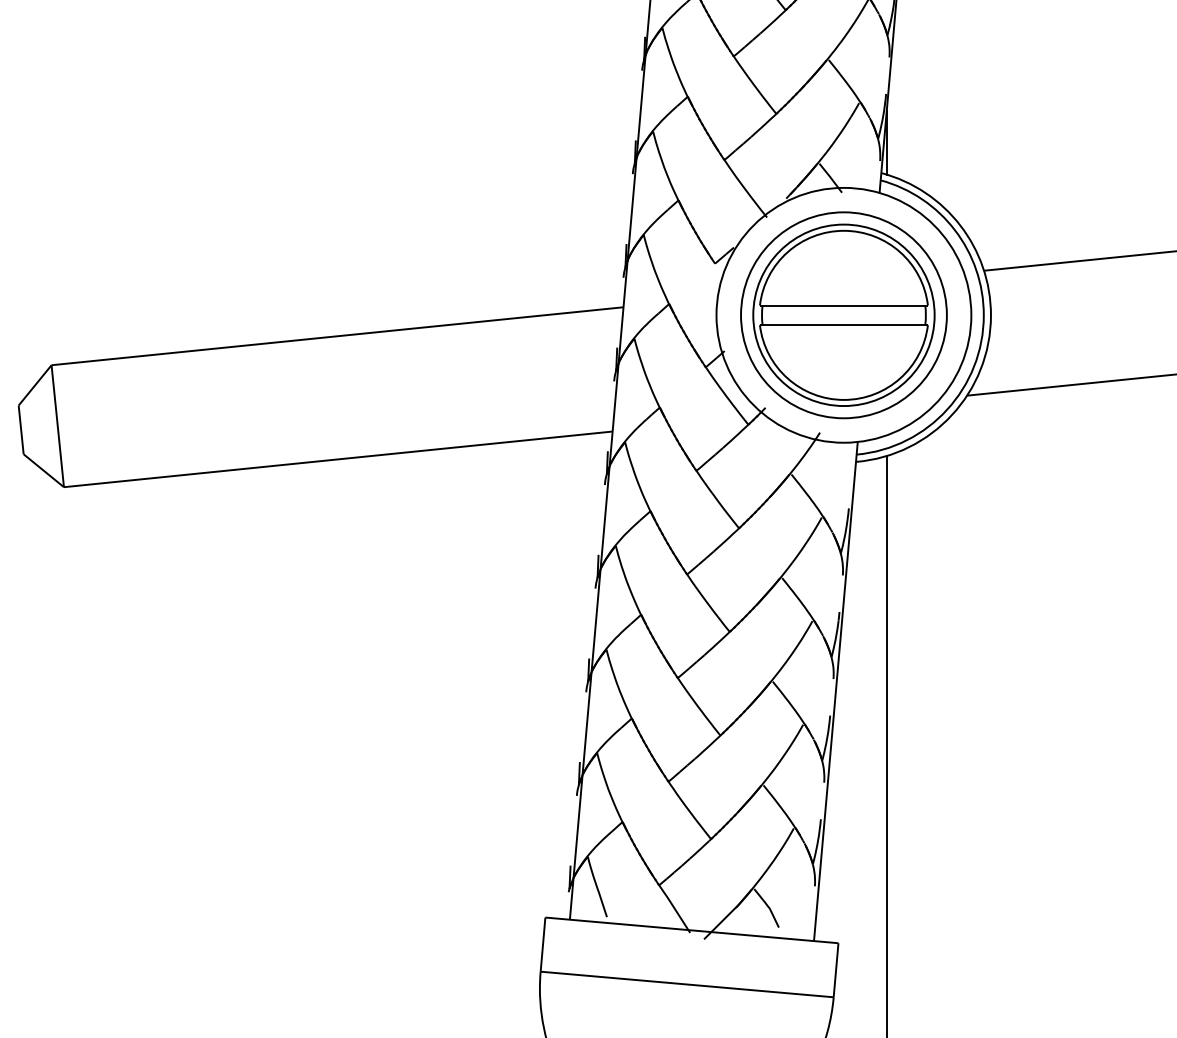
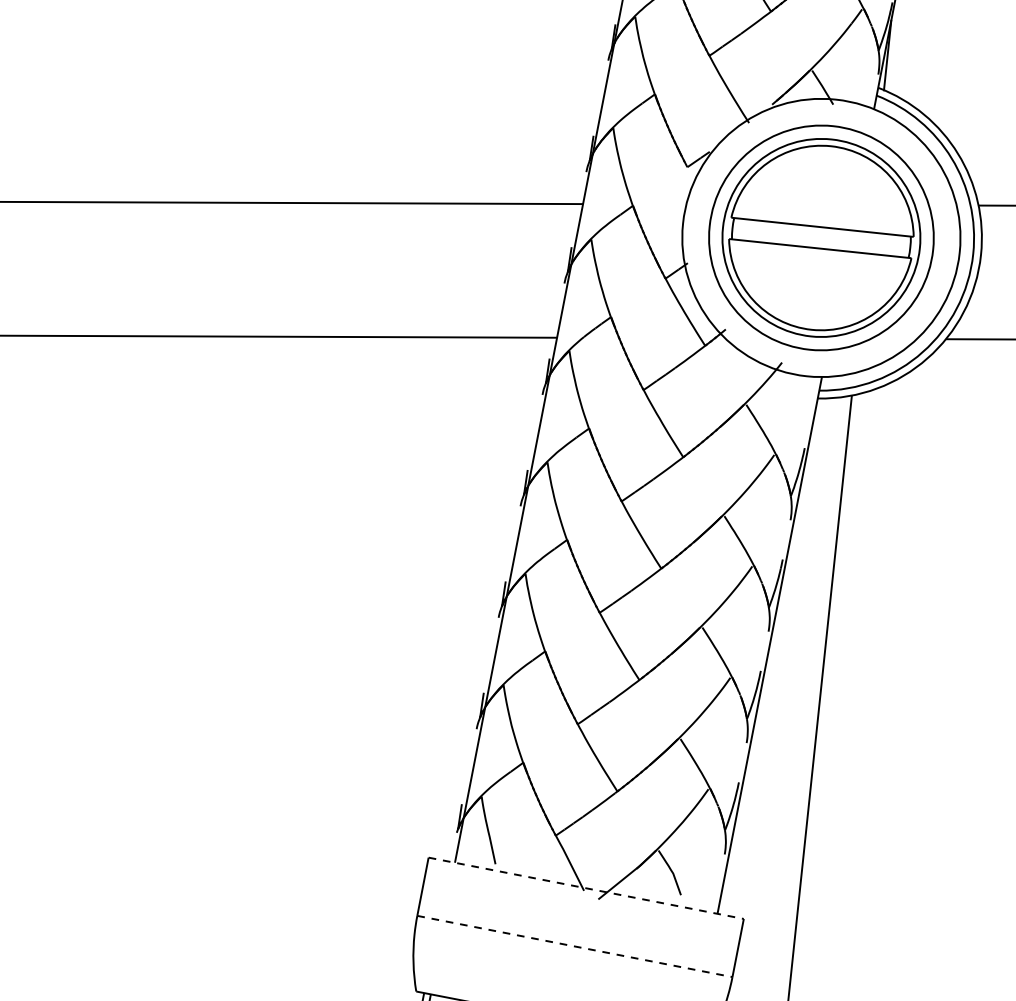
line: (692, 930) -> (586, 888), solid -> dashed
line: (687, 984) -> (575, 946), solid -> dashed

